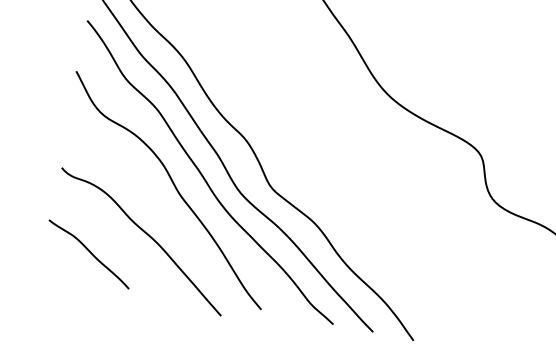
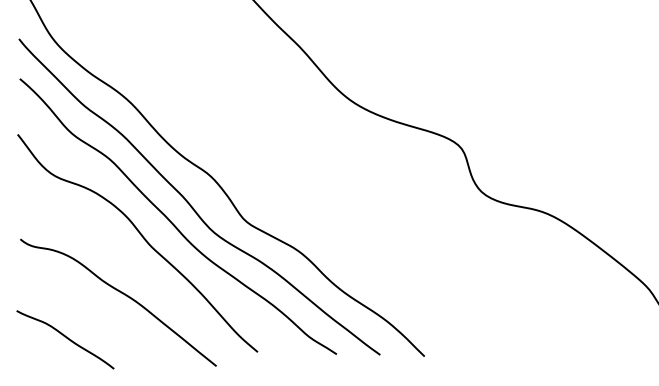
curve: (90, 253) -> (66, 338), moved

